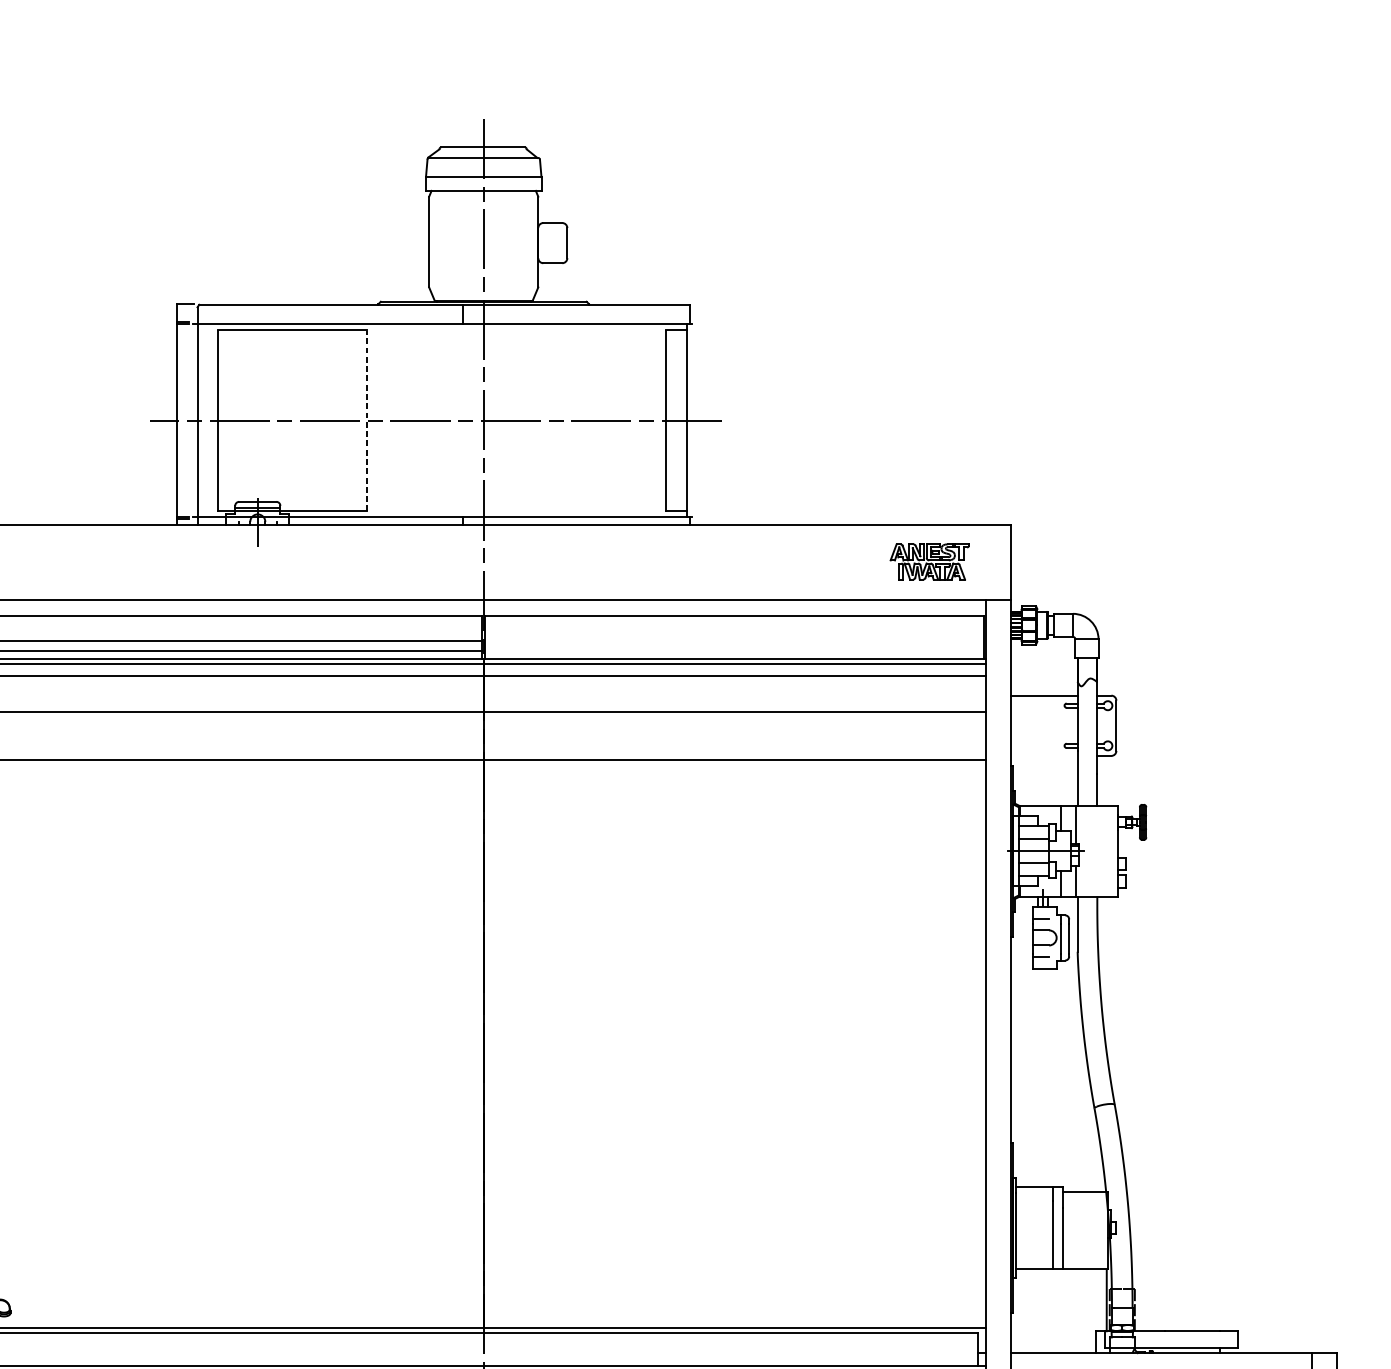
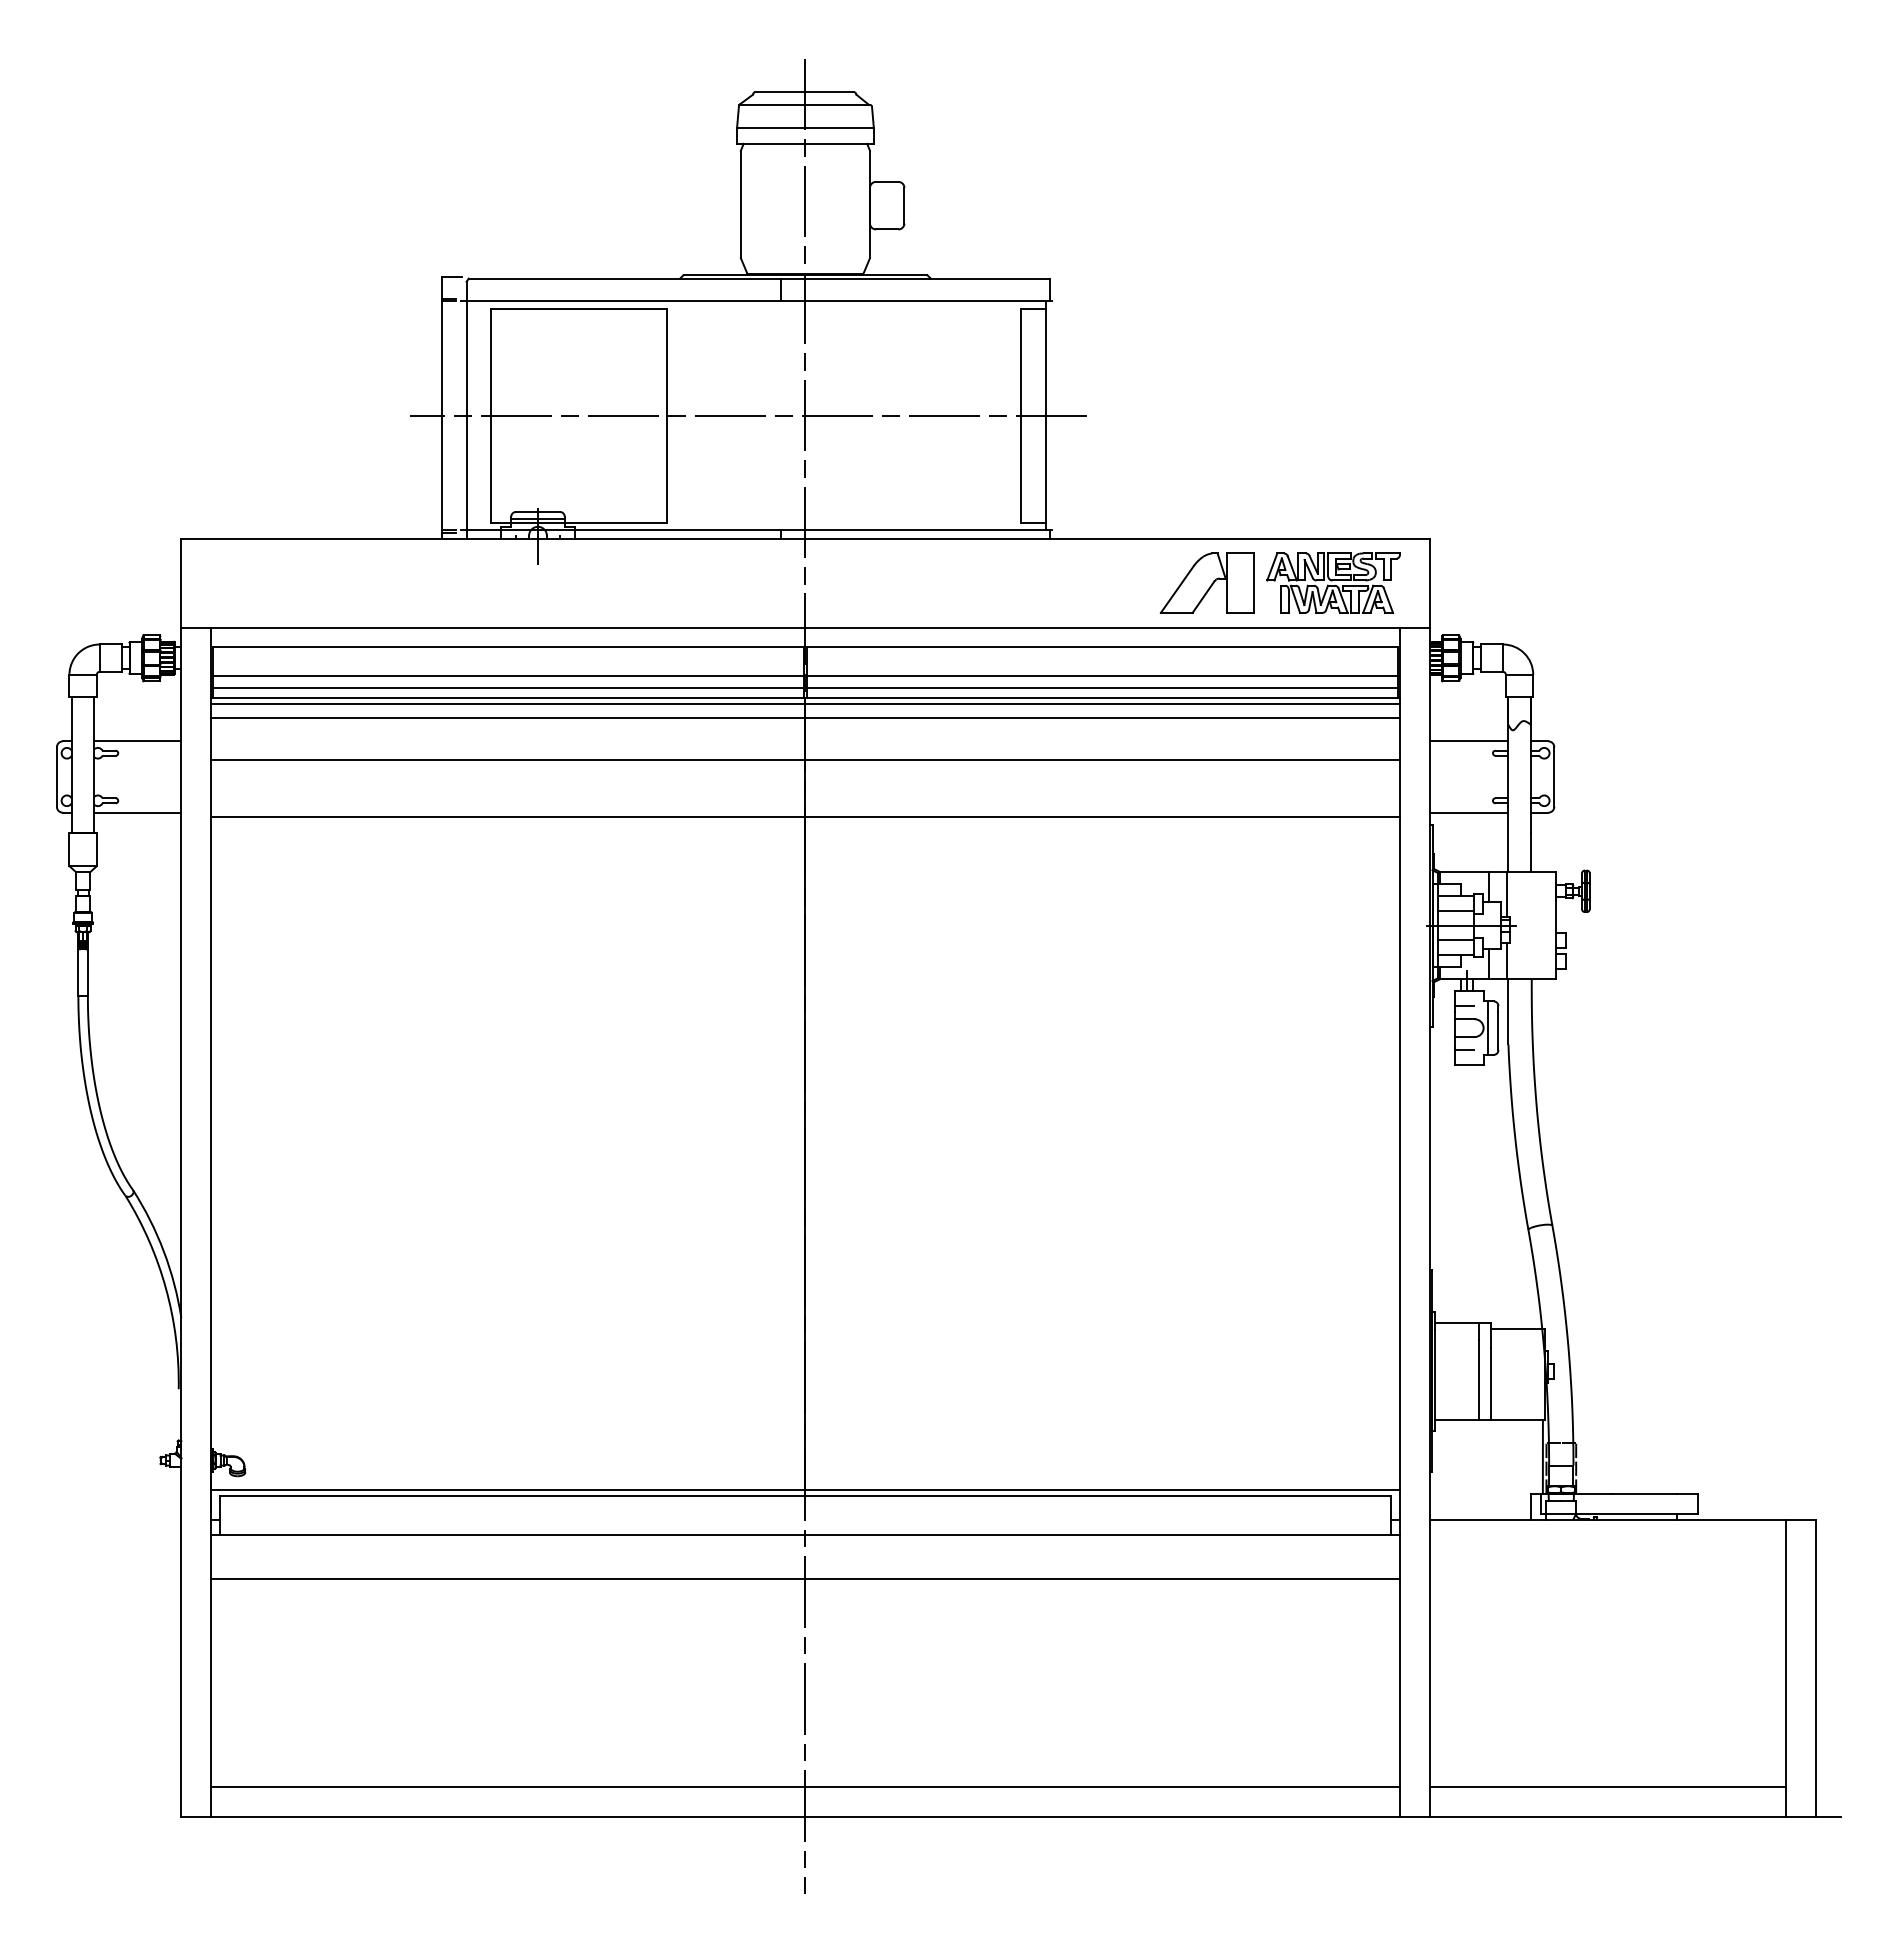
line: (367, 421) -> (667, 416), dashed -> solid
part: (822, 561) -> (1206, 582), added
part: (929, 561) -> (1333, 582), size x1.43
line: (734, 640) -> (1102, 676), added
line: (734, 650) -> (1102, 687), added
line: (1043, 755) -> (1468, 812), added

